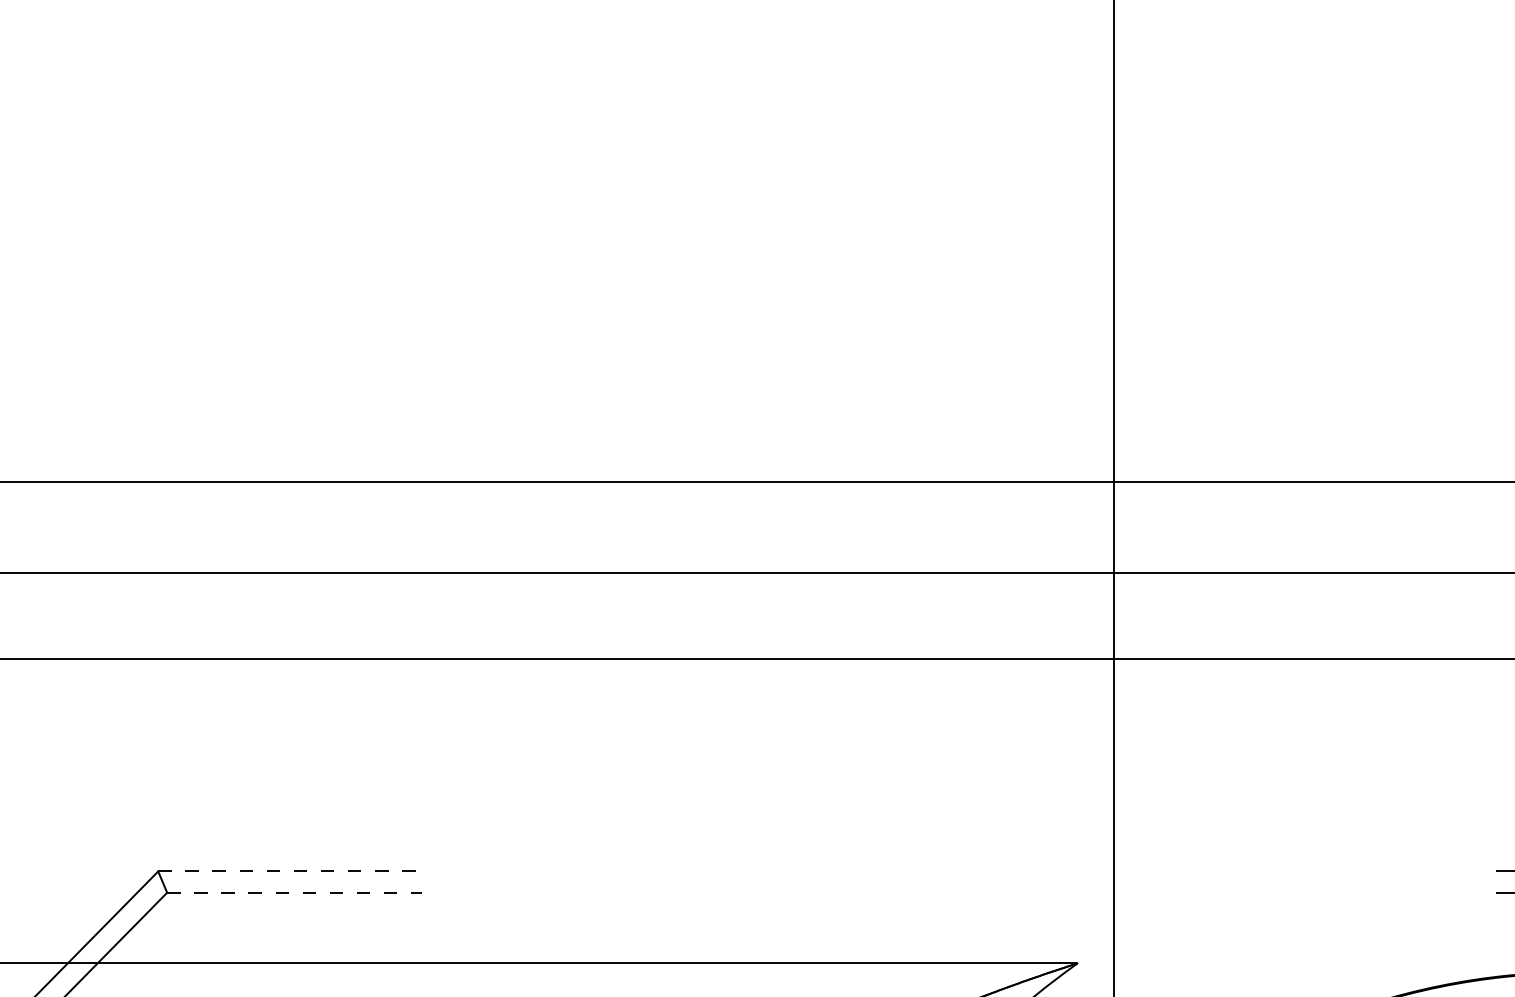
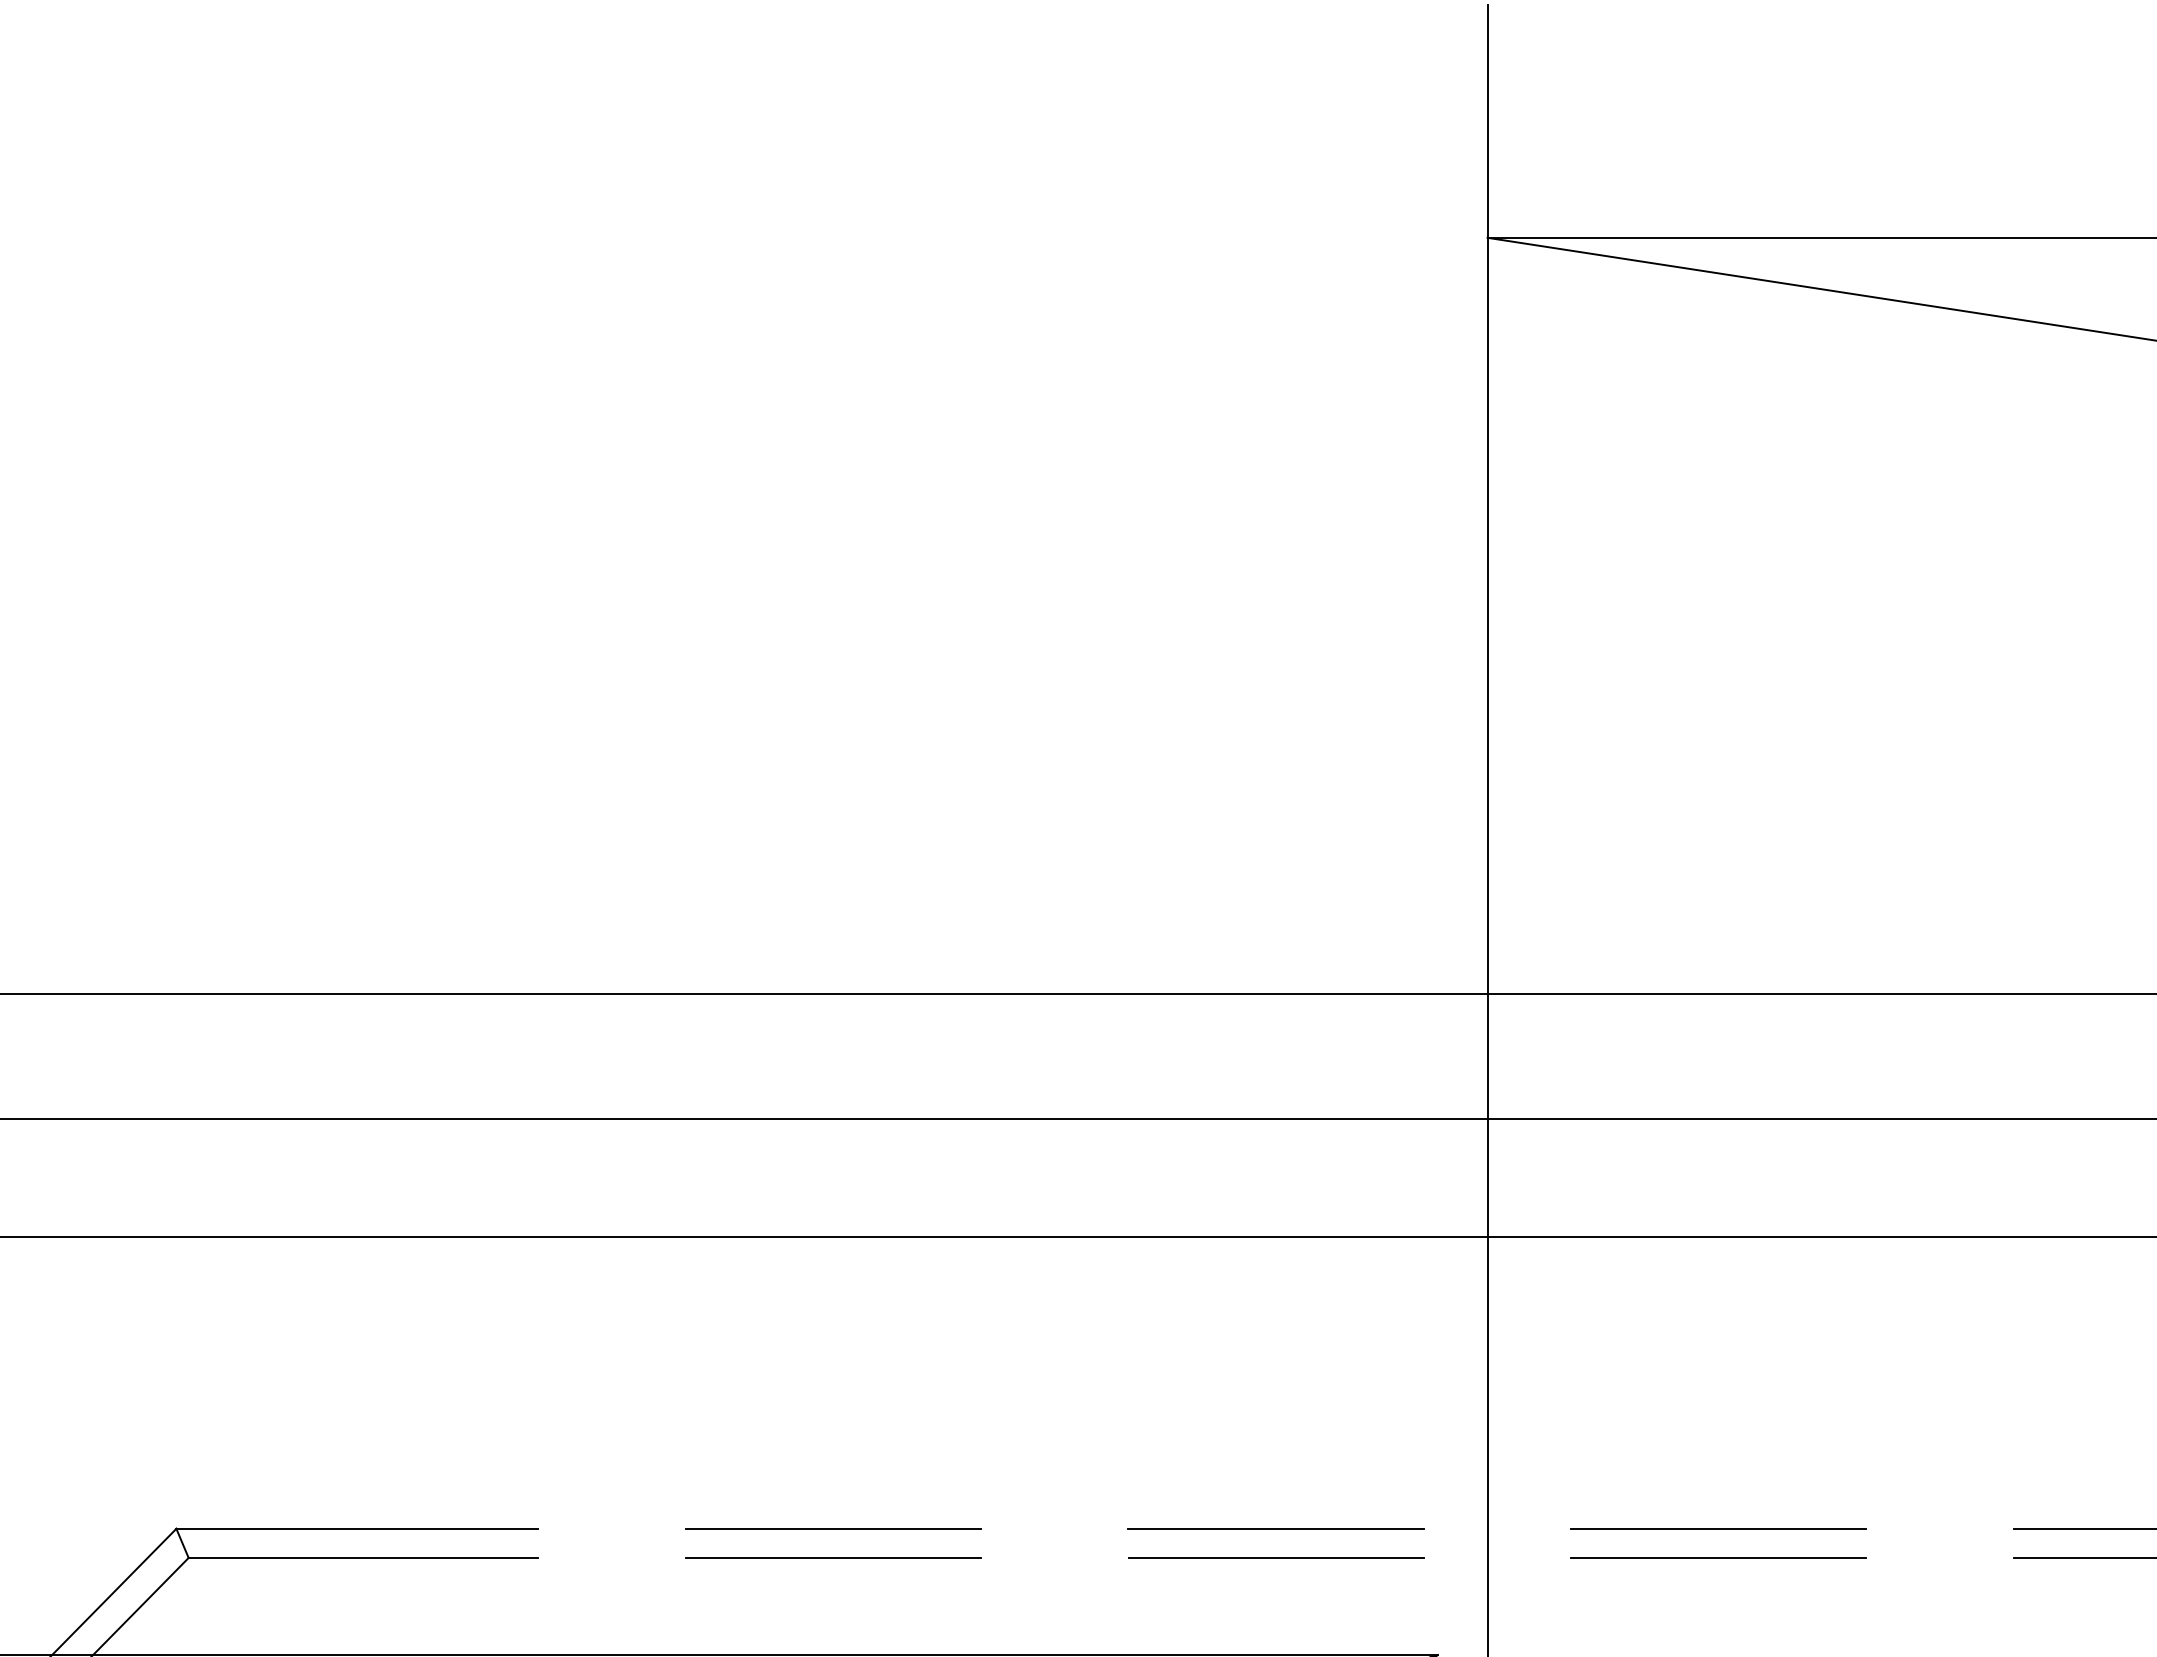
line: (290, 871) -> (357, 1528), dashed -> solid
line: (636, 871) -> (832, 1528), added
line: (959, 871) -> (1275, 1528), added
line: (1281, 871) -> (1718, 1528), added
line: (294, 892) -> (363, 1557), dashed -> solid
line: (637, 892) -> (833, 1557), added
line: (959, 892) -> (1275, 1557), added
line: (1281, 892) -> (1718, 1557), added

